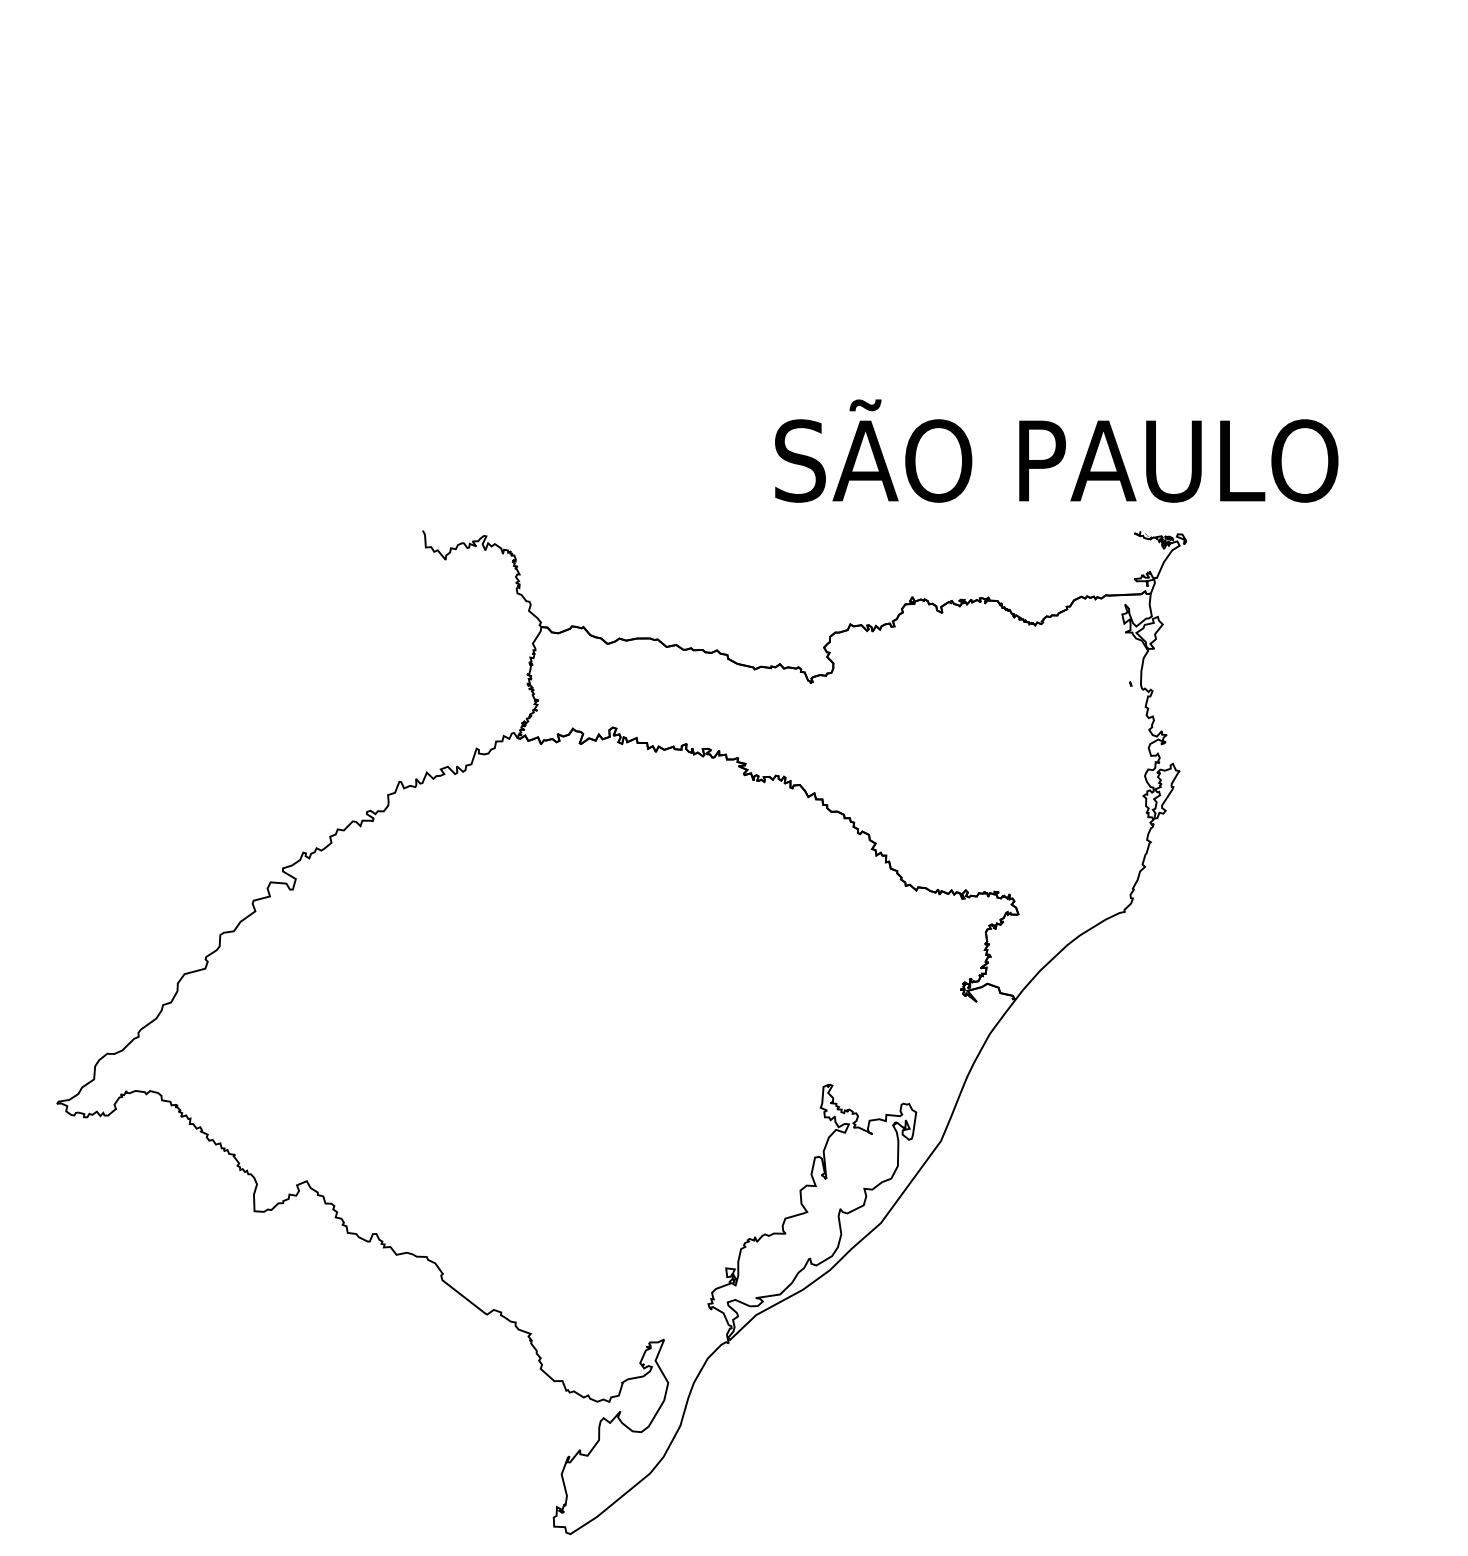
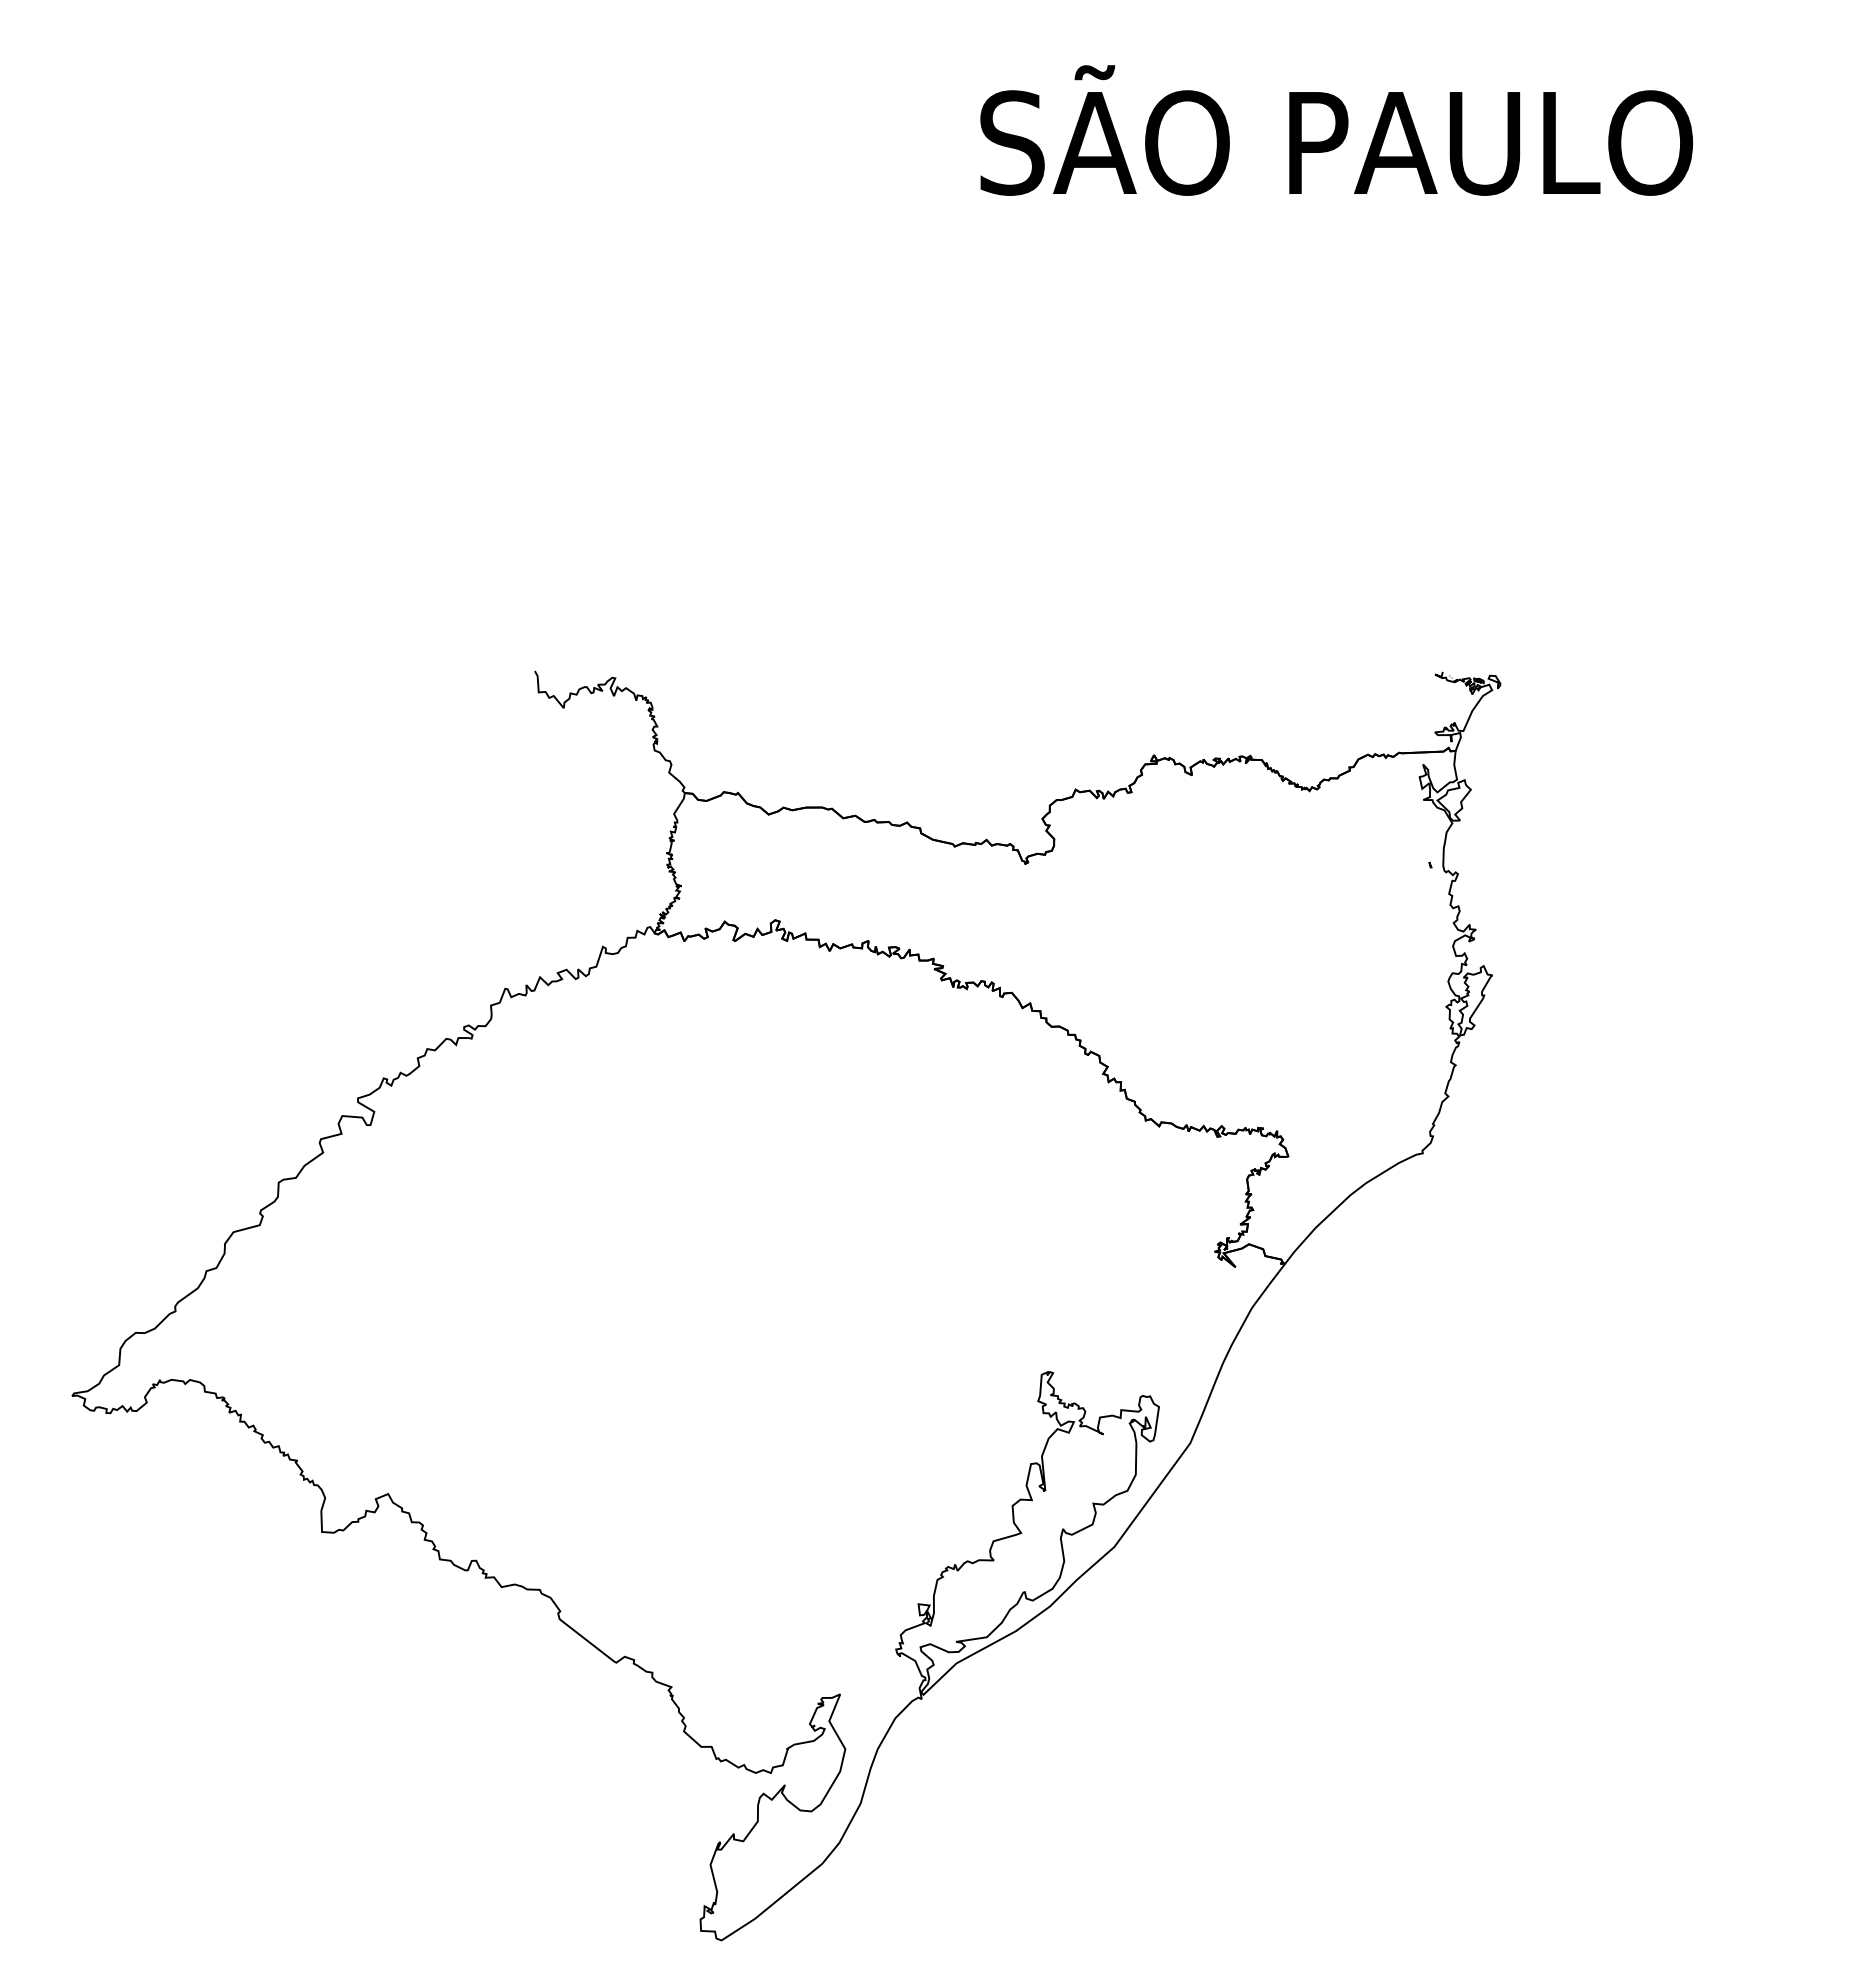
text: (1056, 451) -> (1336, 130), moved

